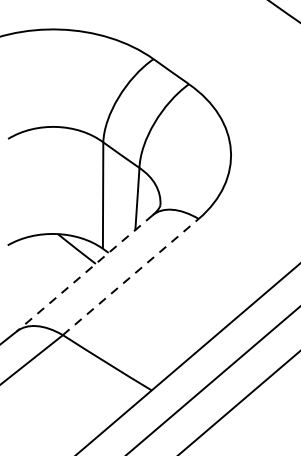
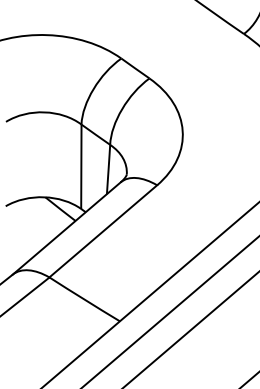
line: (84, 273) -> (66, 228), dashed -> solid
line: (131, 277) -> (103, 231), dashed -> solid

